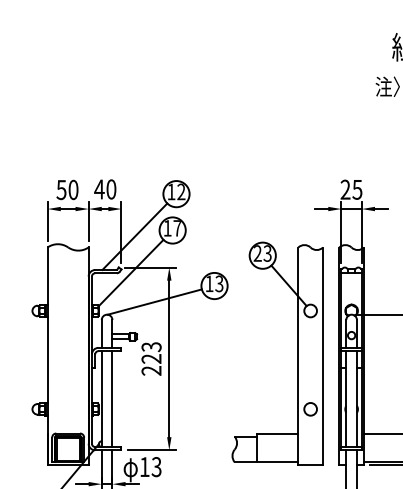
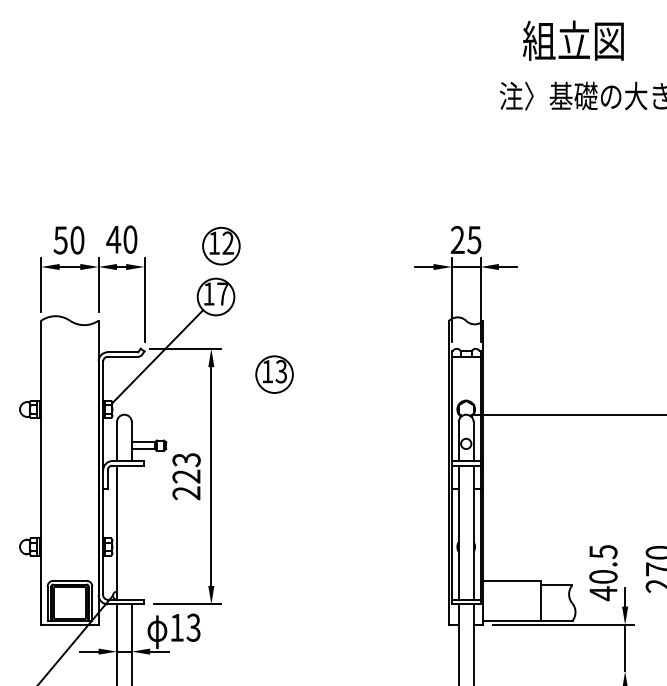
line: (134, 236) -> (162, 305), removed
line: (154, 301) -> (190, 396), removed
part: (298, 353) -> (391, 469), removed
line: (112, 398) -> (131, 532), removed

